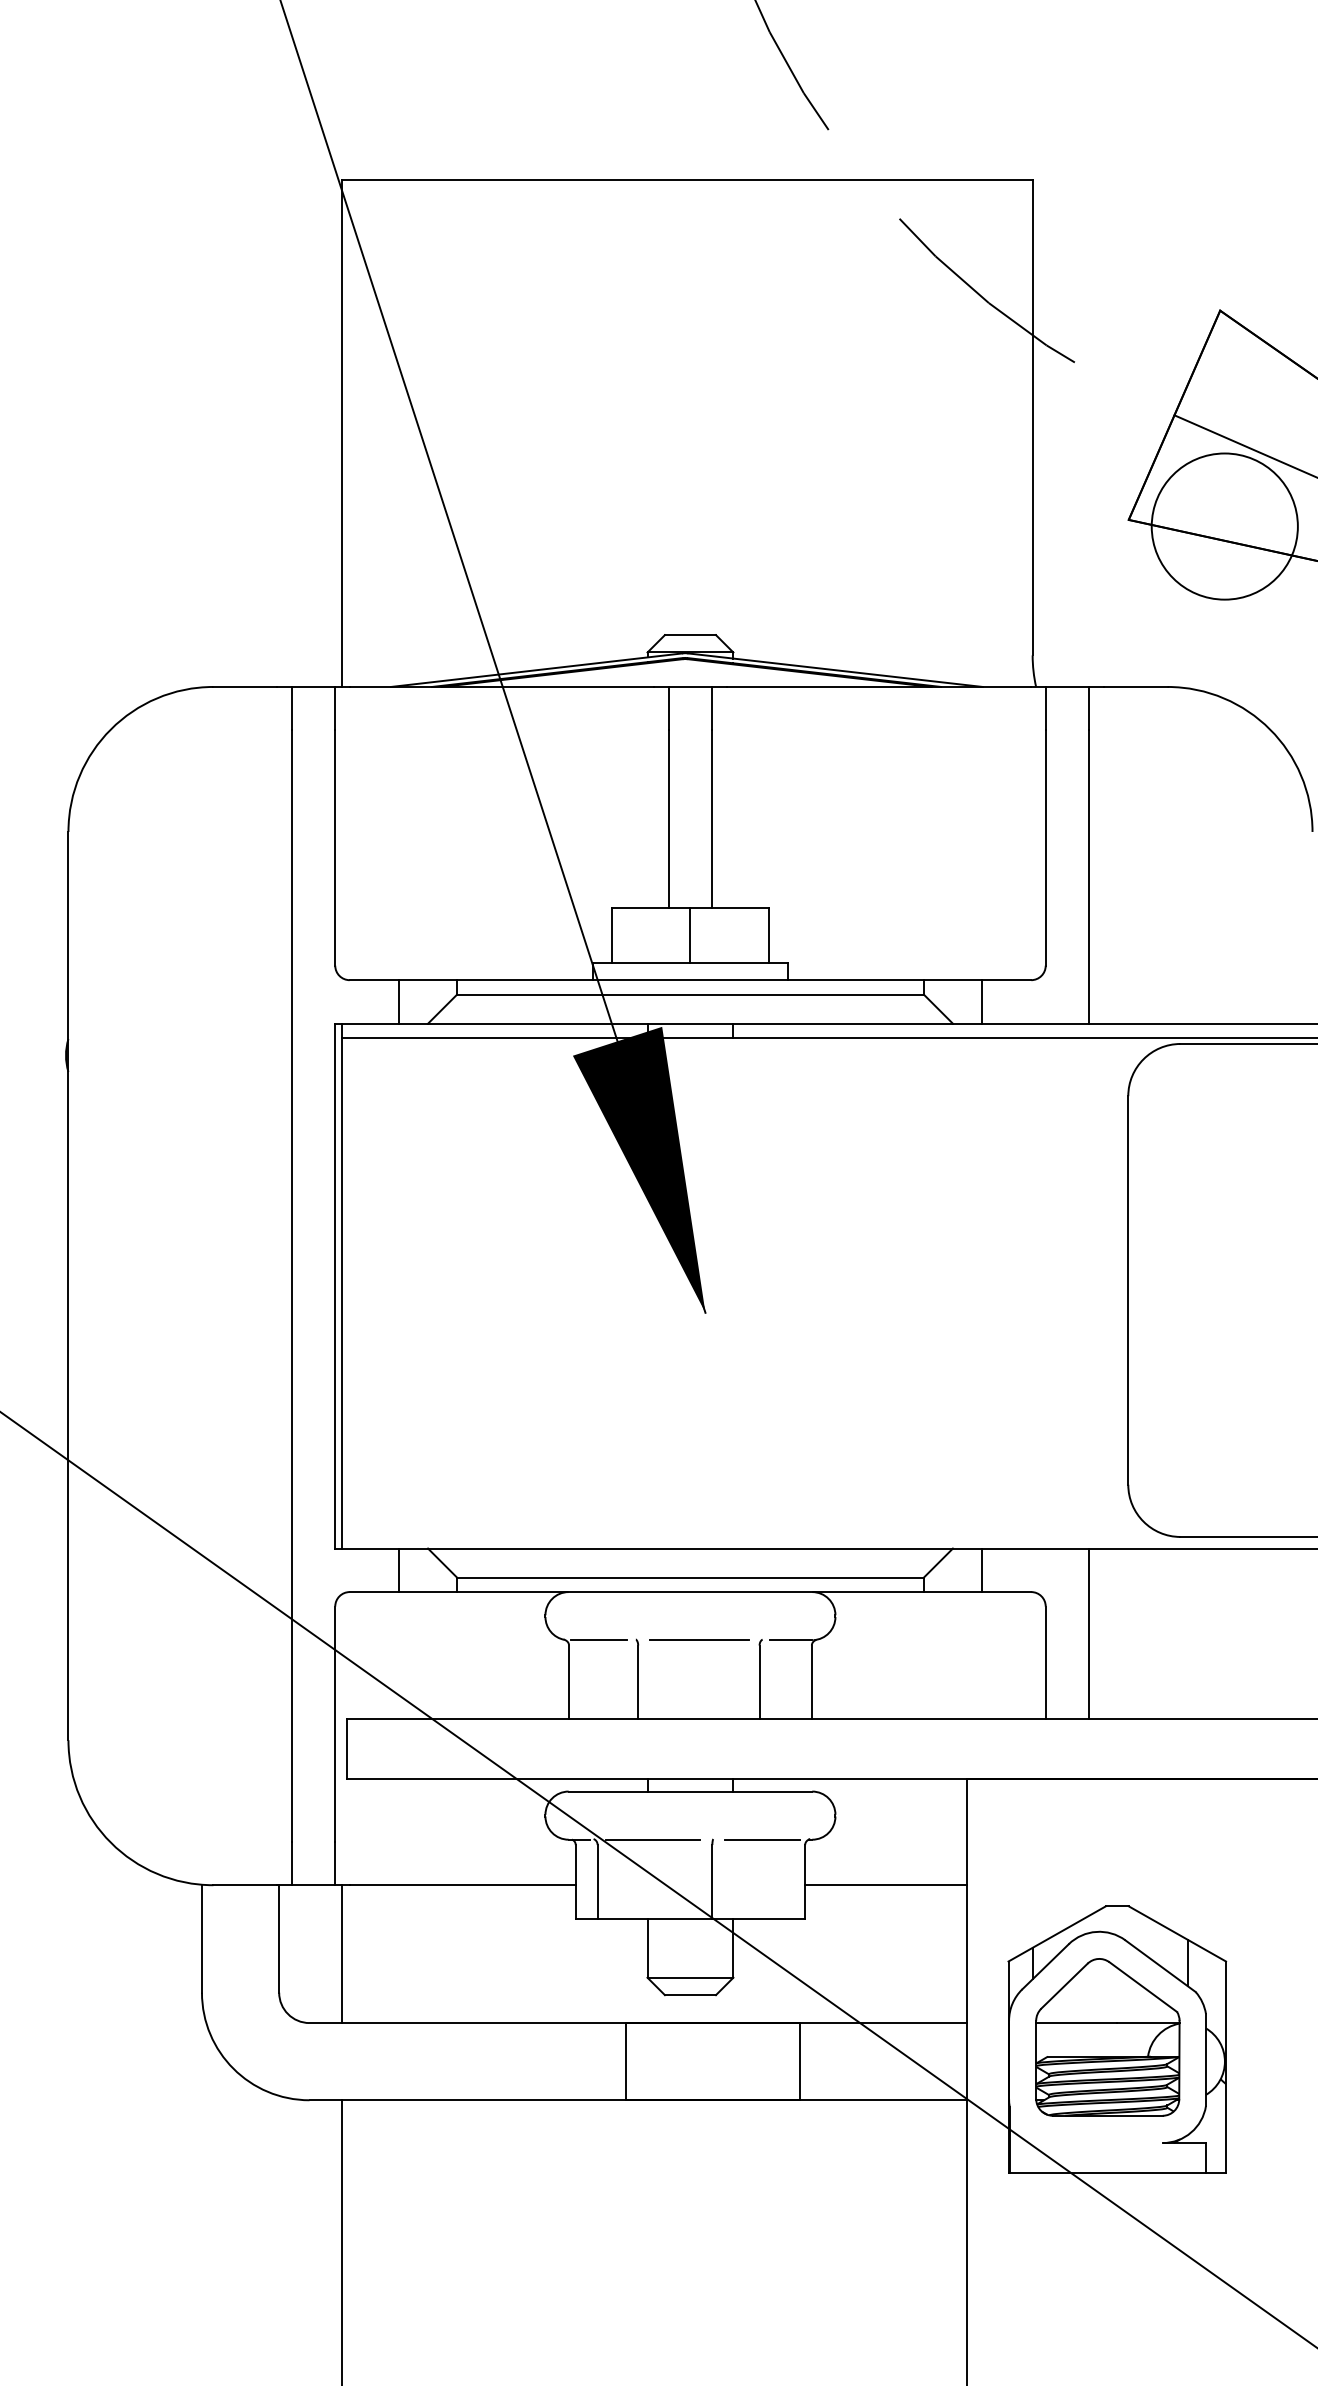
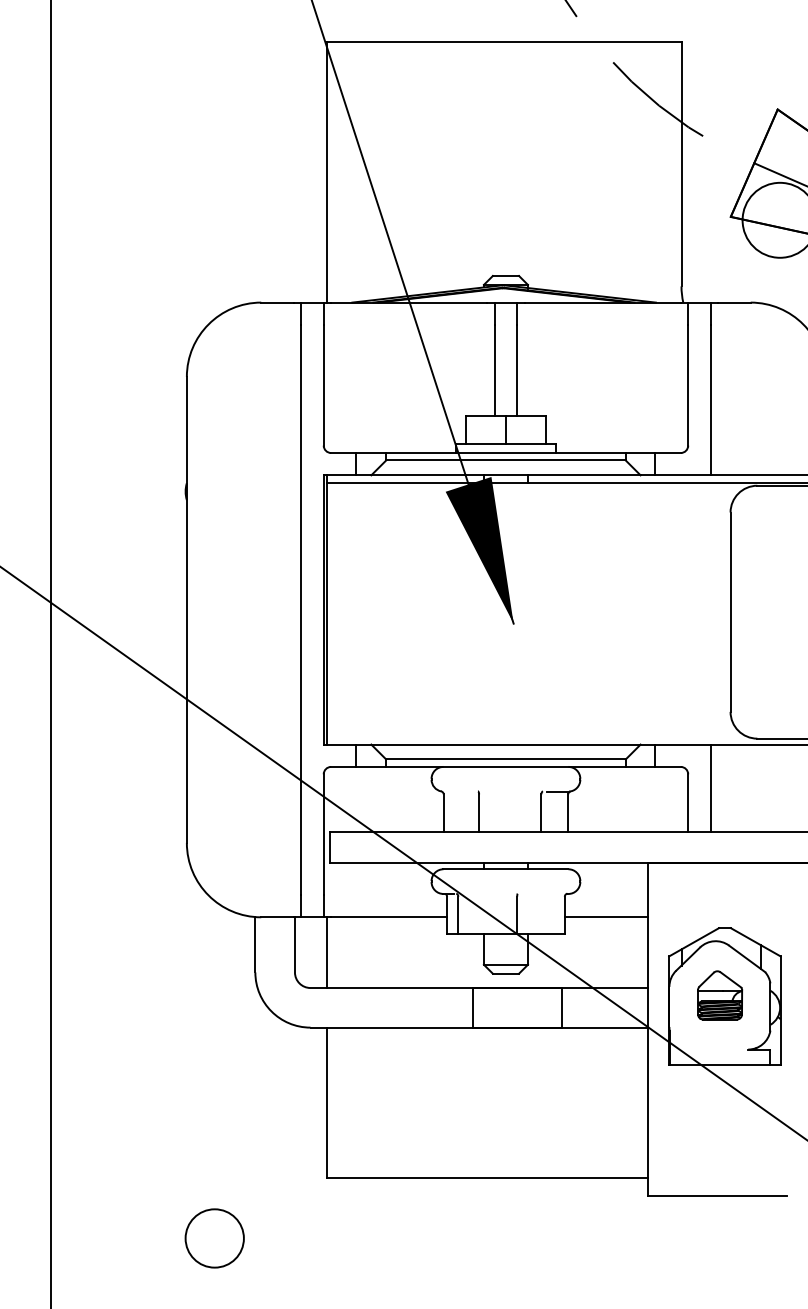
line: (597, 1639) -> (458, 791), removed
line: (699, 1639) -> (510, 791), removed
line: (652, 1838) -> (486, 893), removed
line: (761, 1838) -> (542, 893), removed
part: (1106, 2037) -> (719, 995), size x0.6

